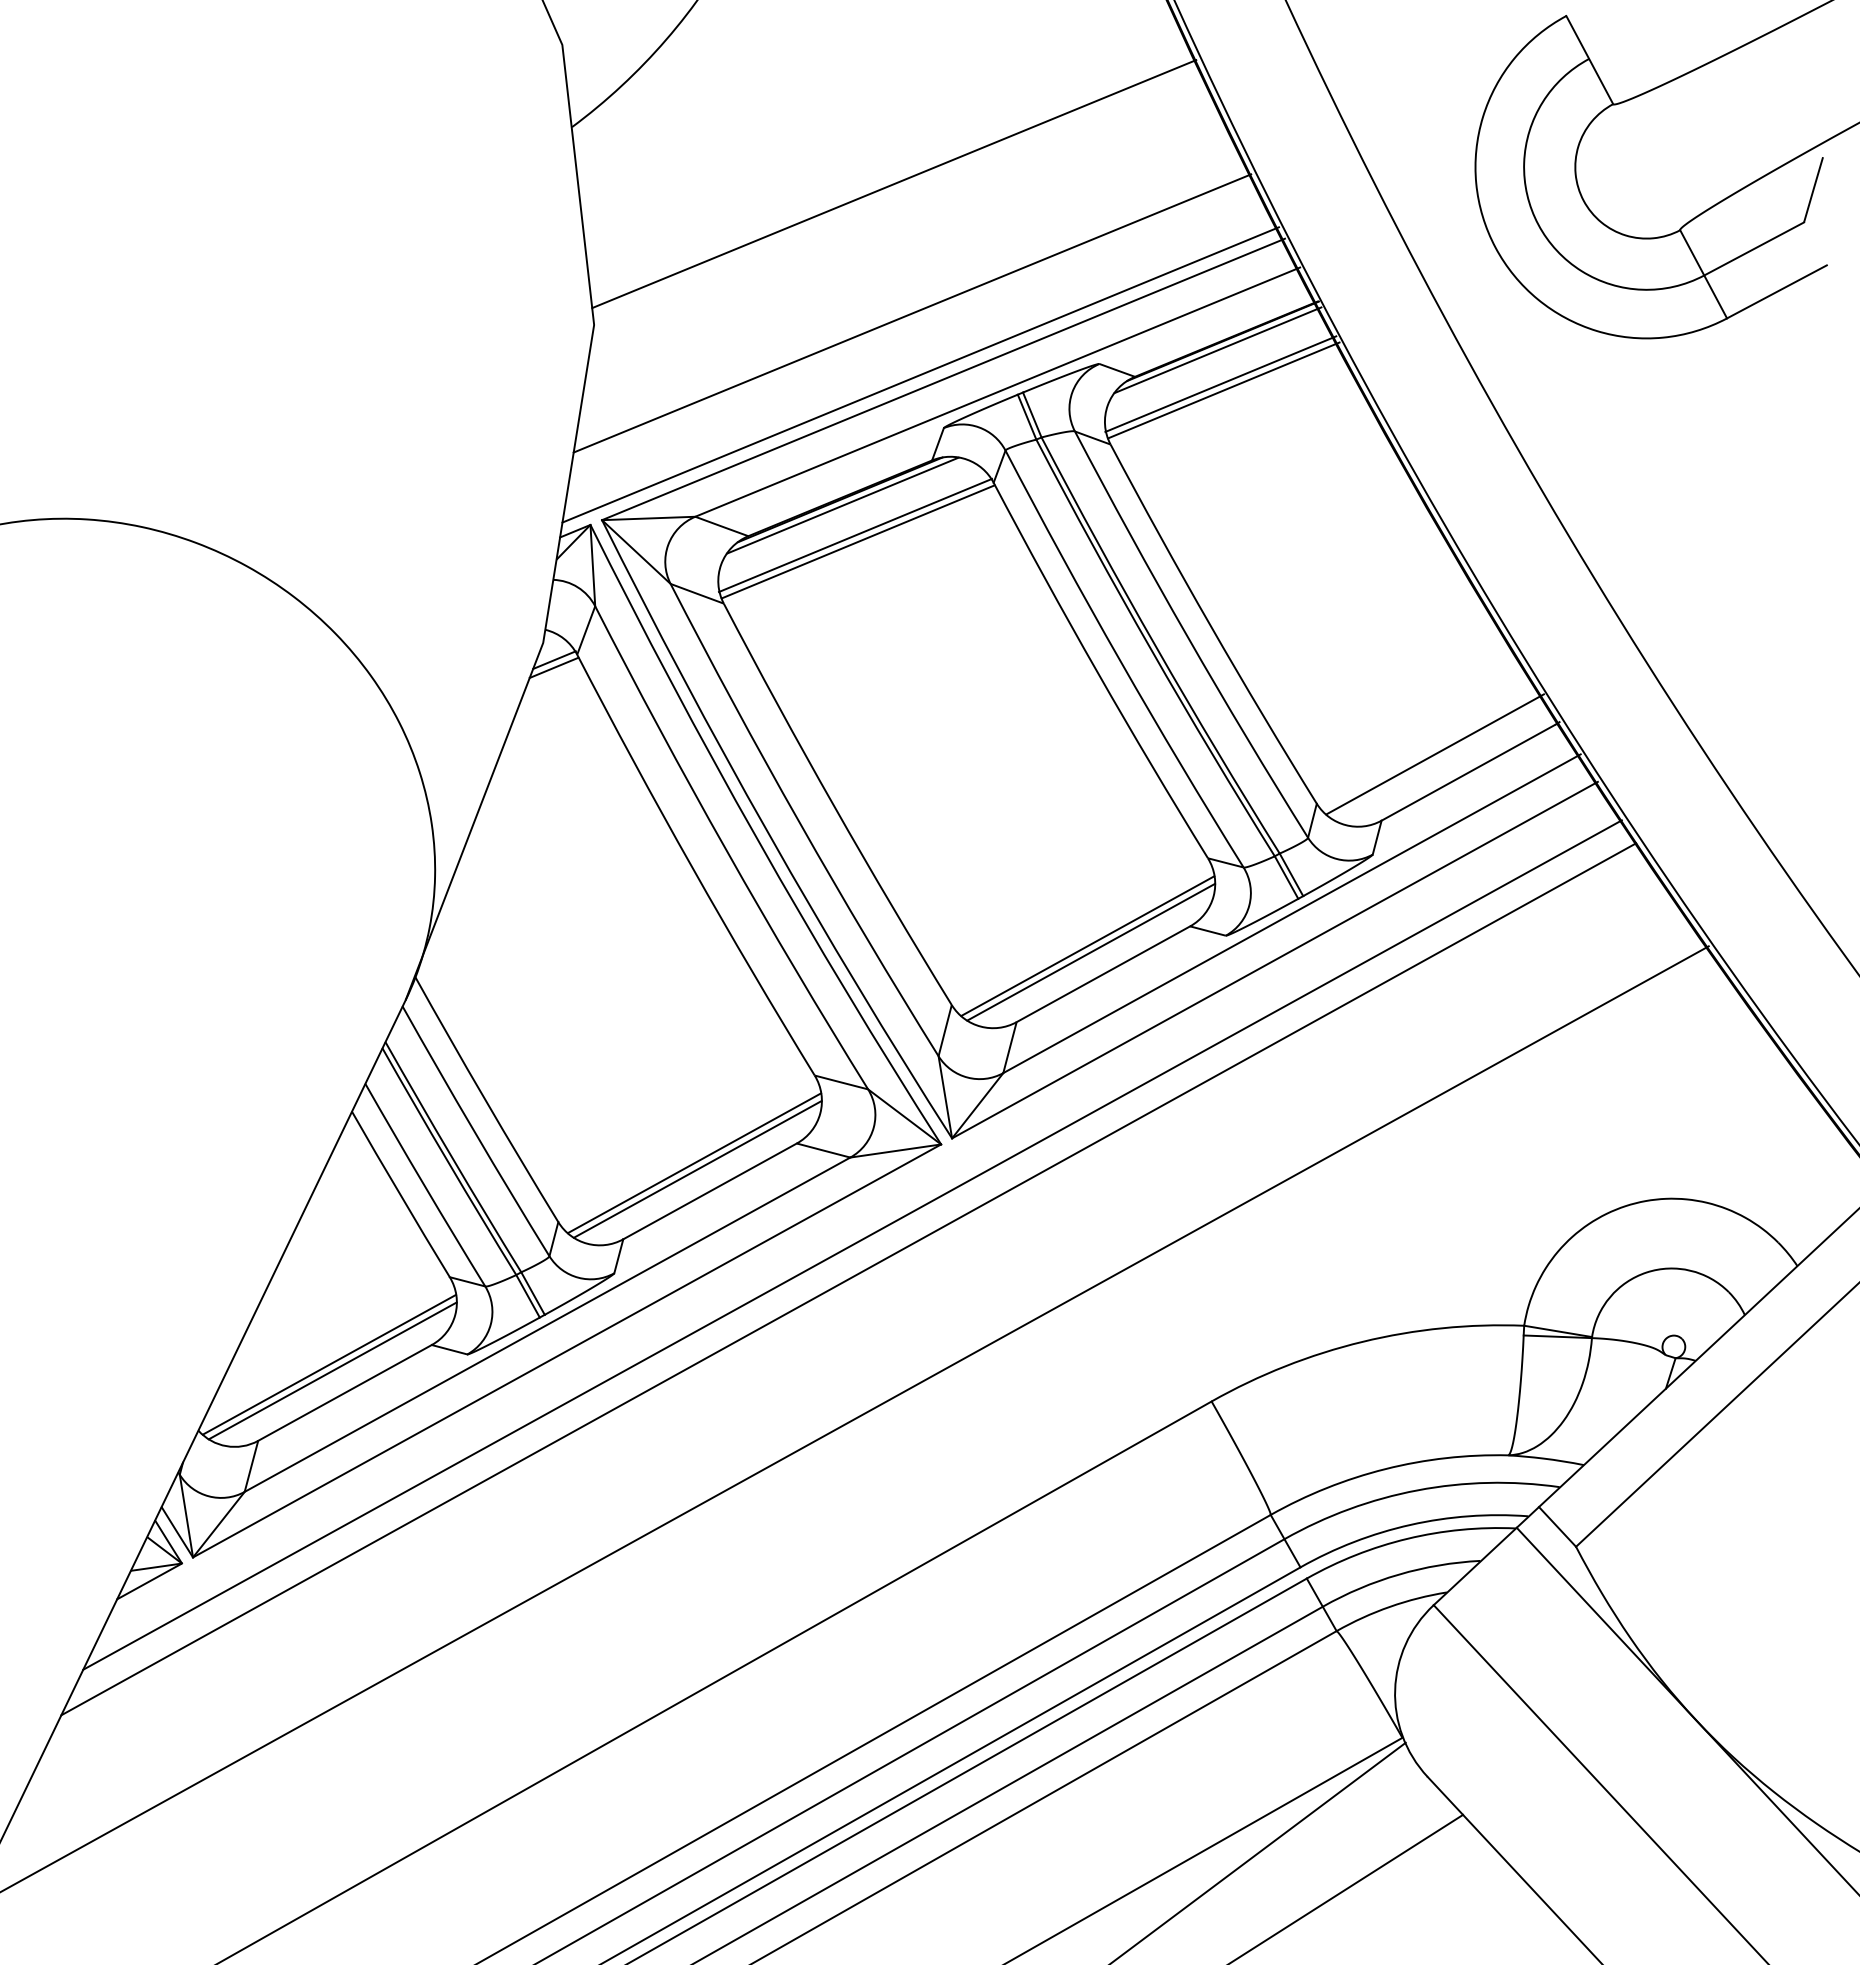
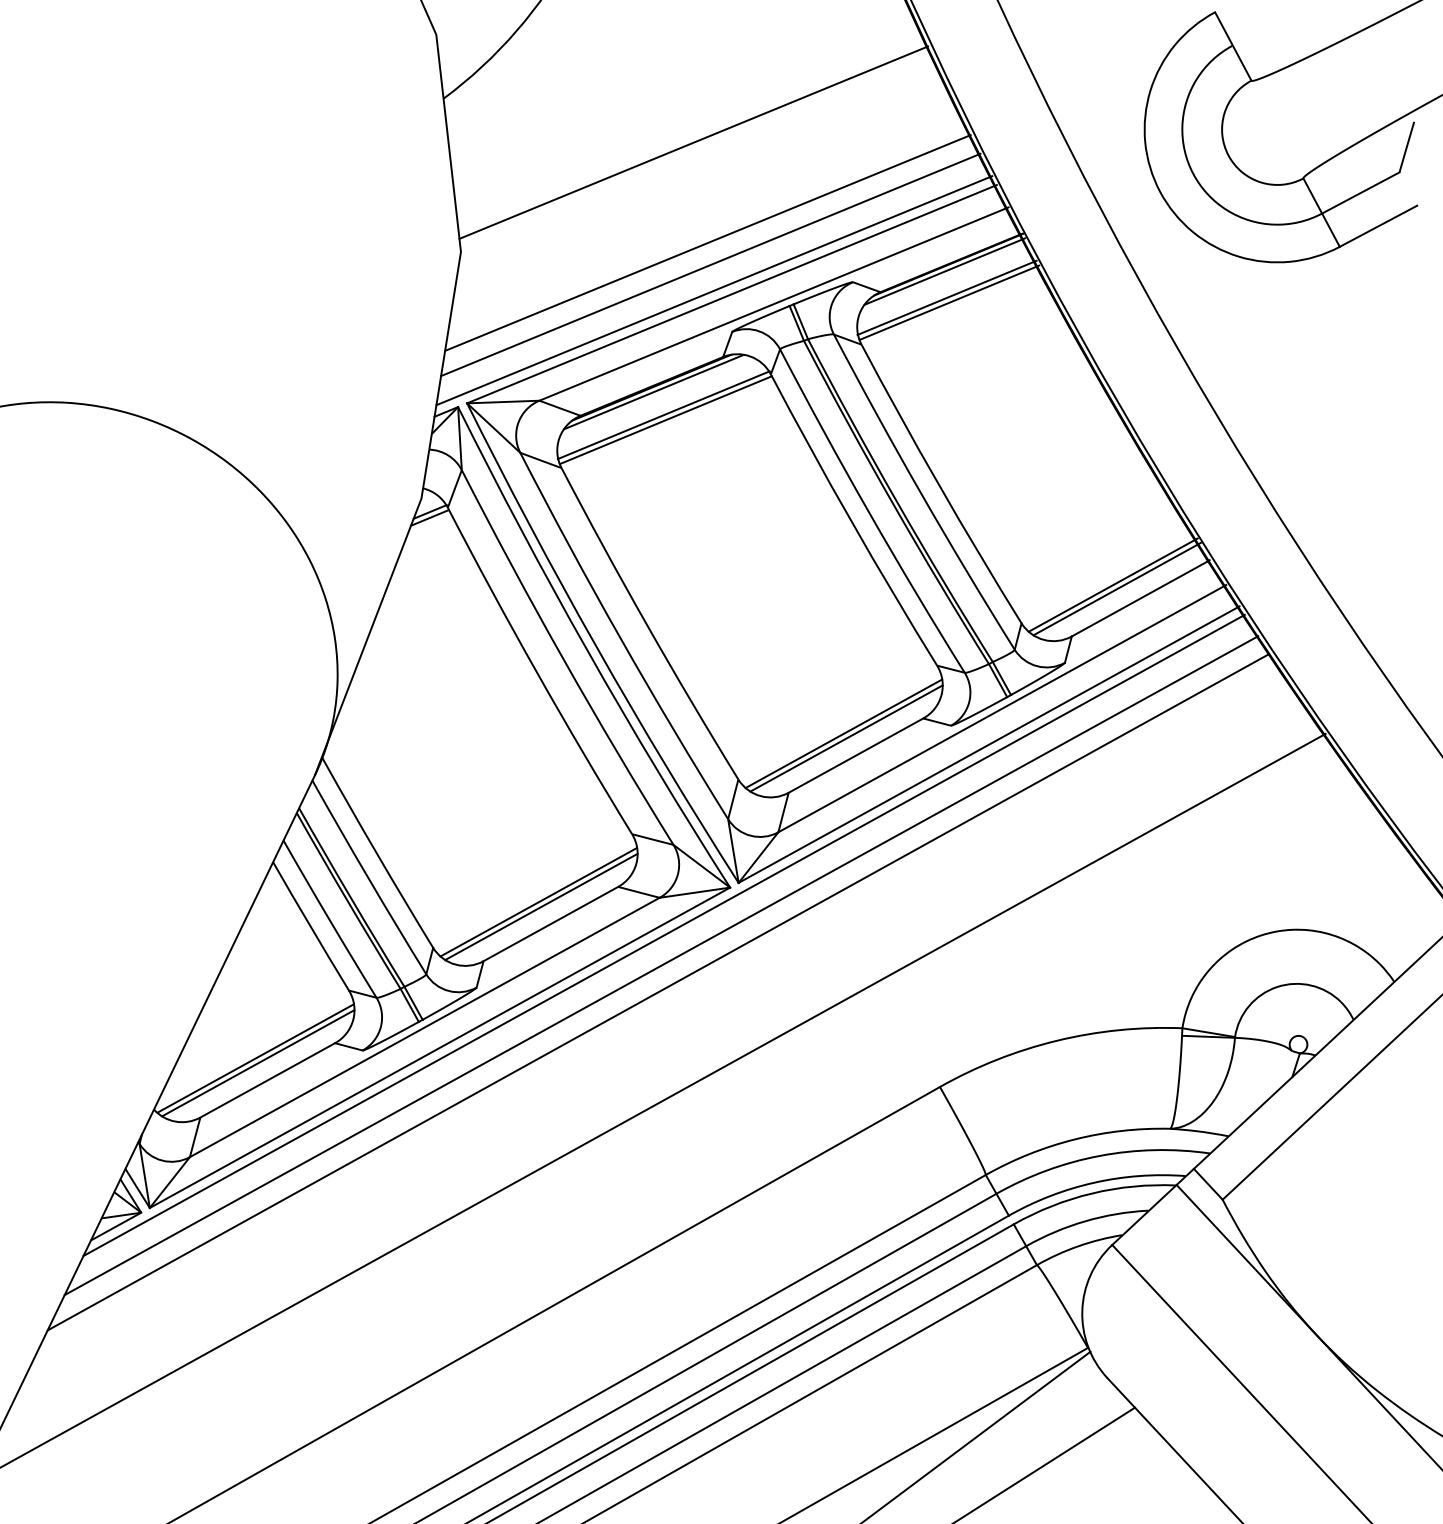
line: (915, 341) -> (710, 264), added
line: (1440, 759) -> (1117, 589), added
line: (855, 1205) -> (663, 934), added

